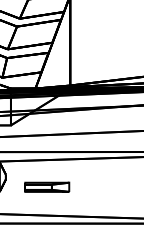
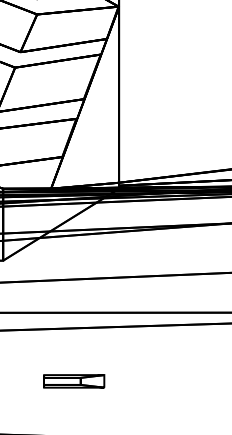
part: (47, 186) -> (74, 379), size x0.7

